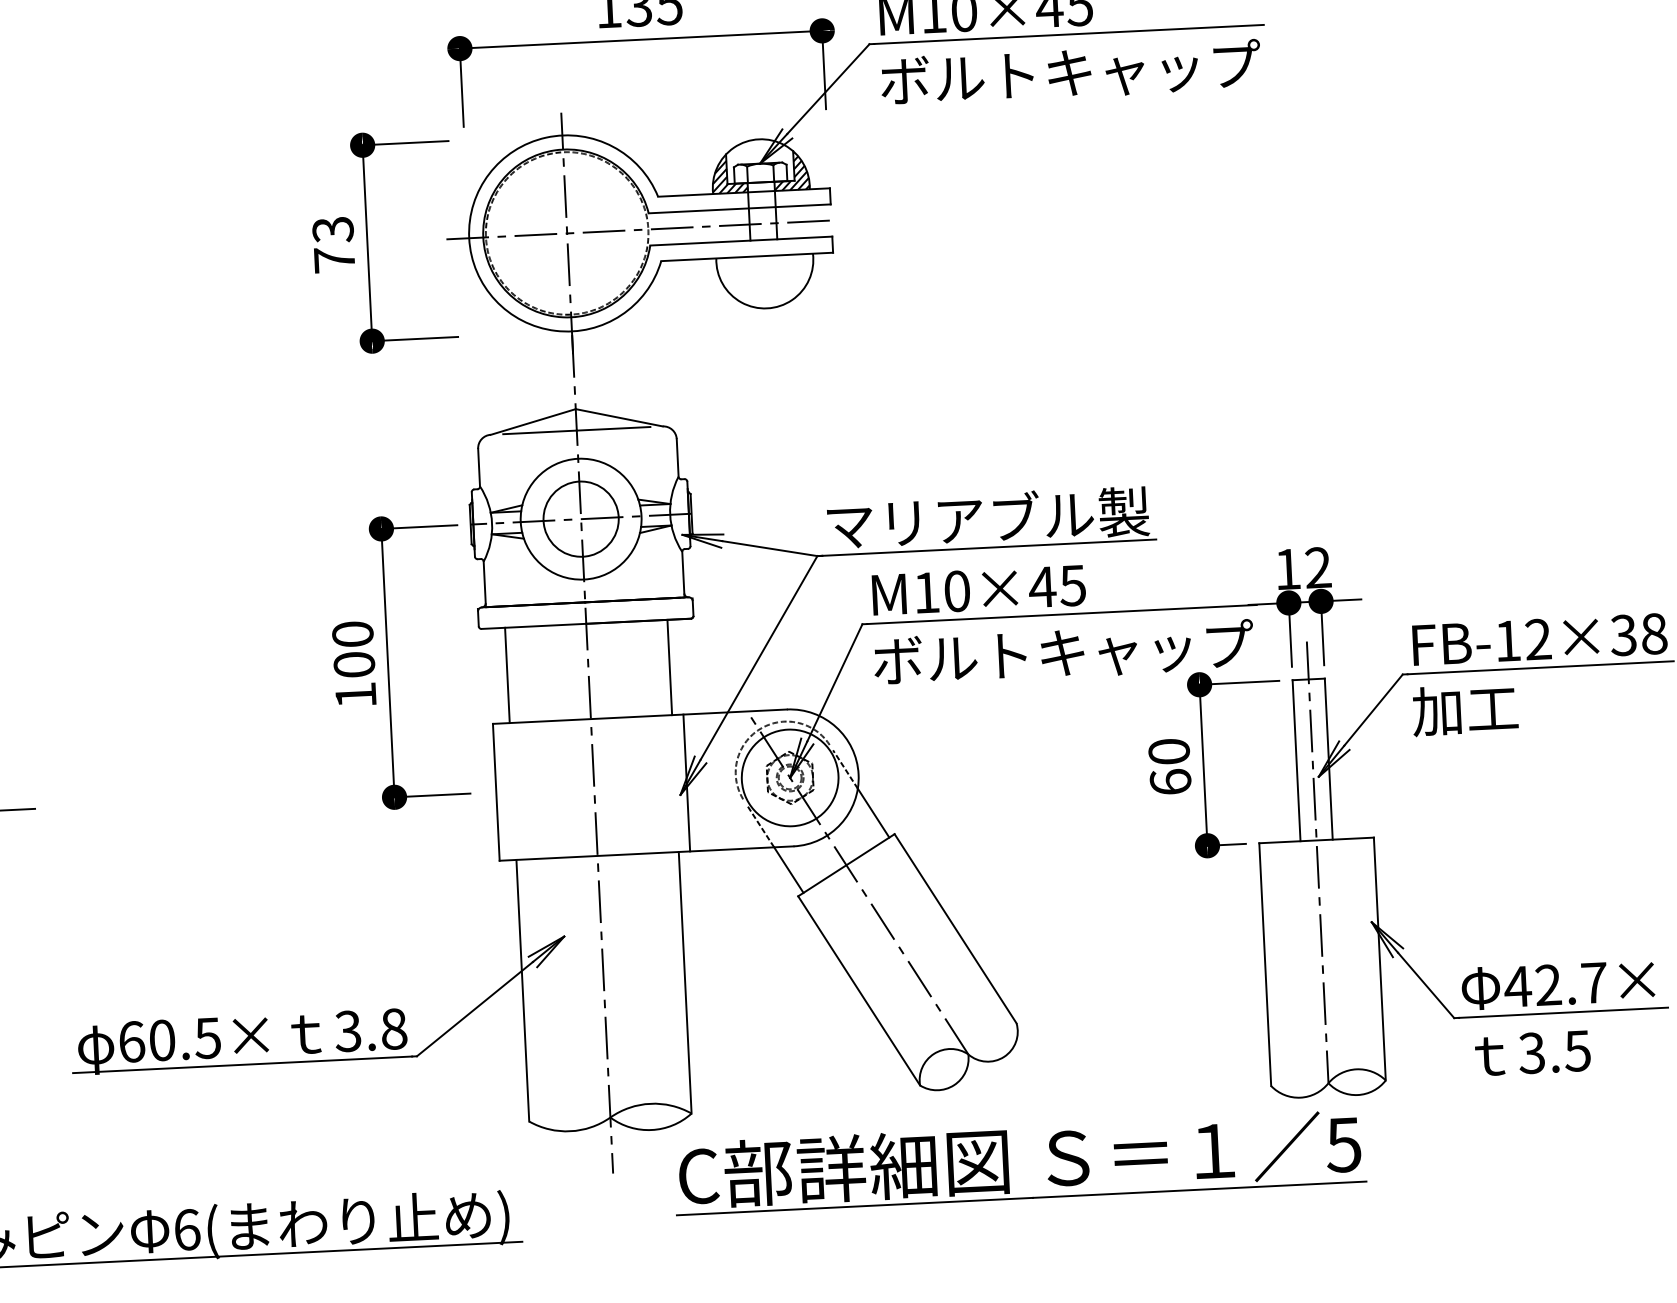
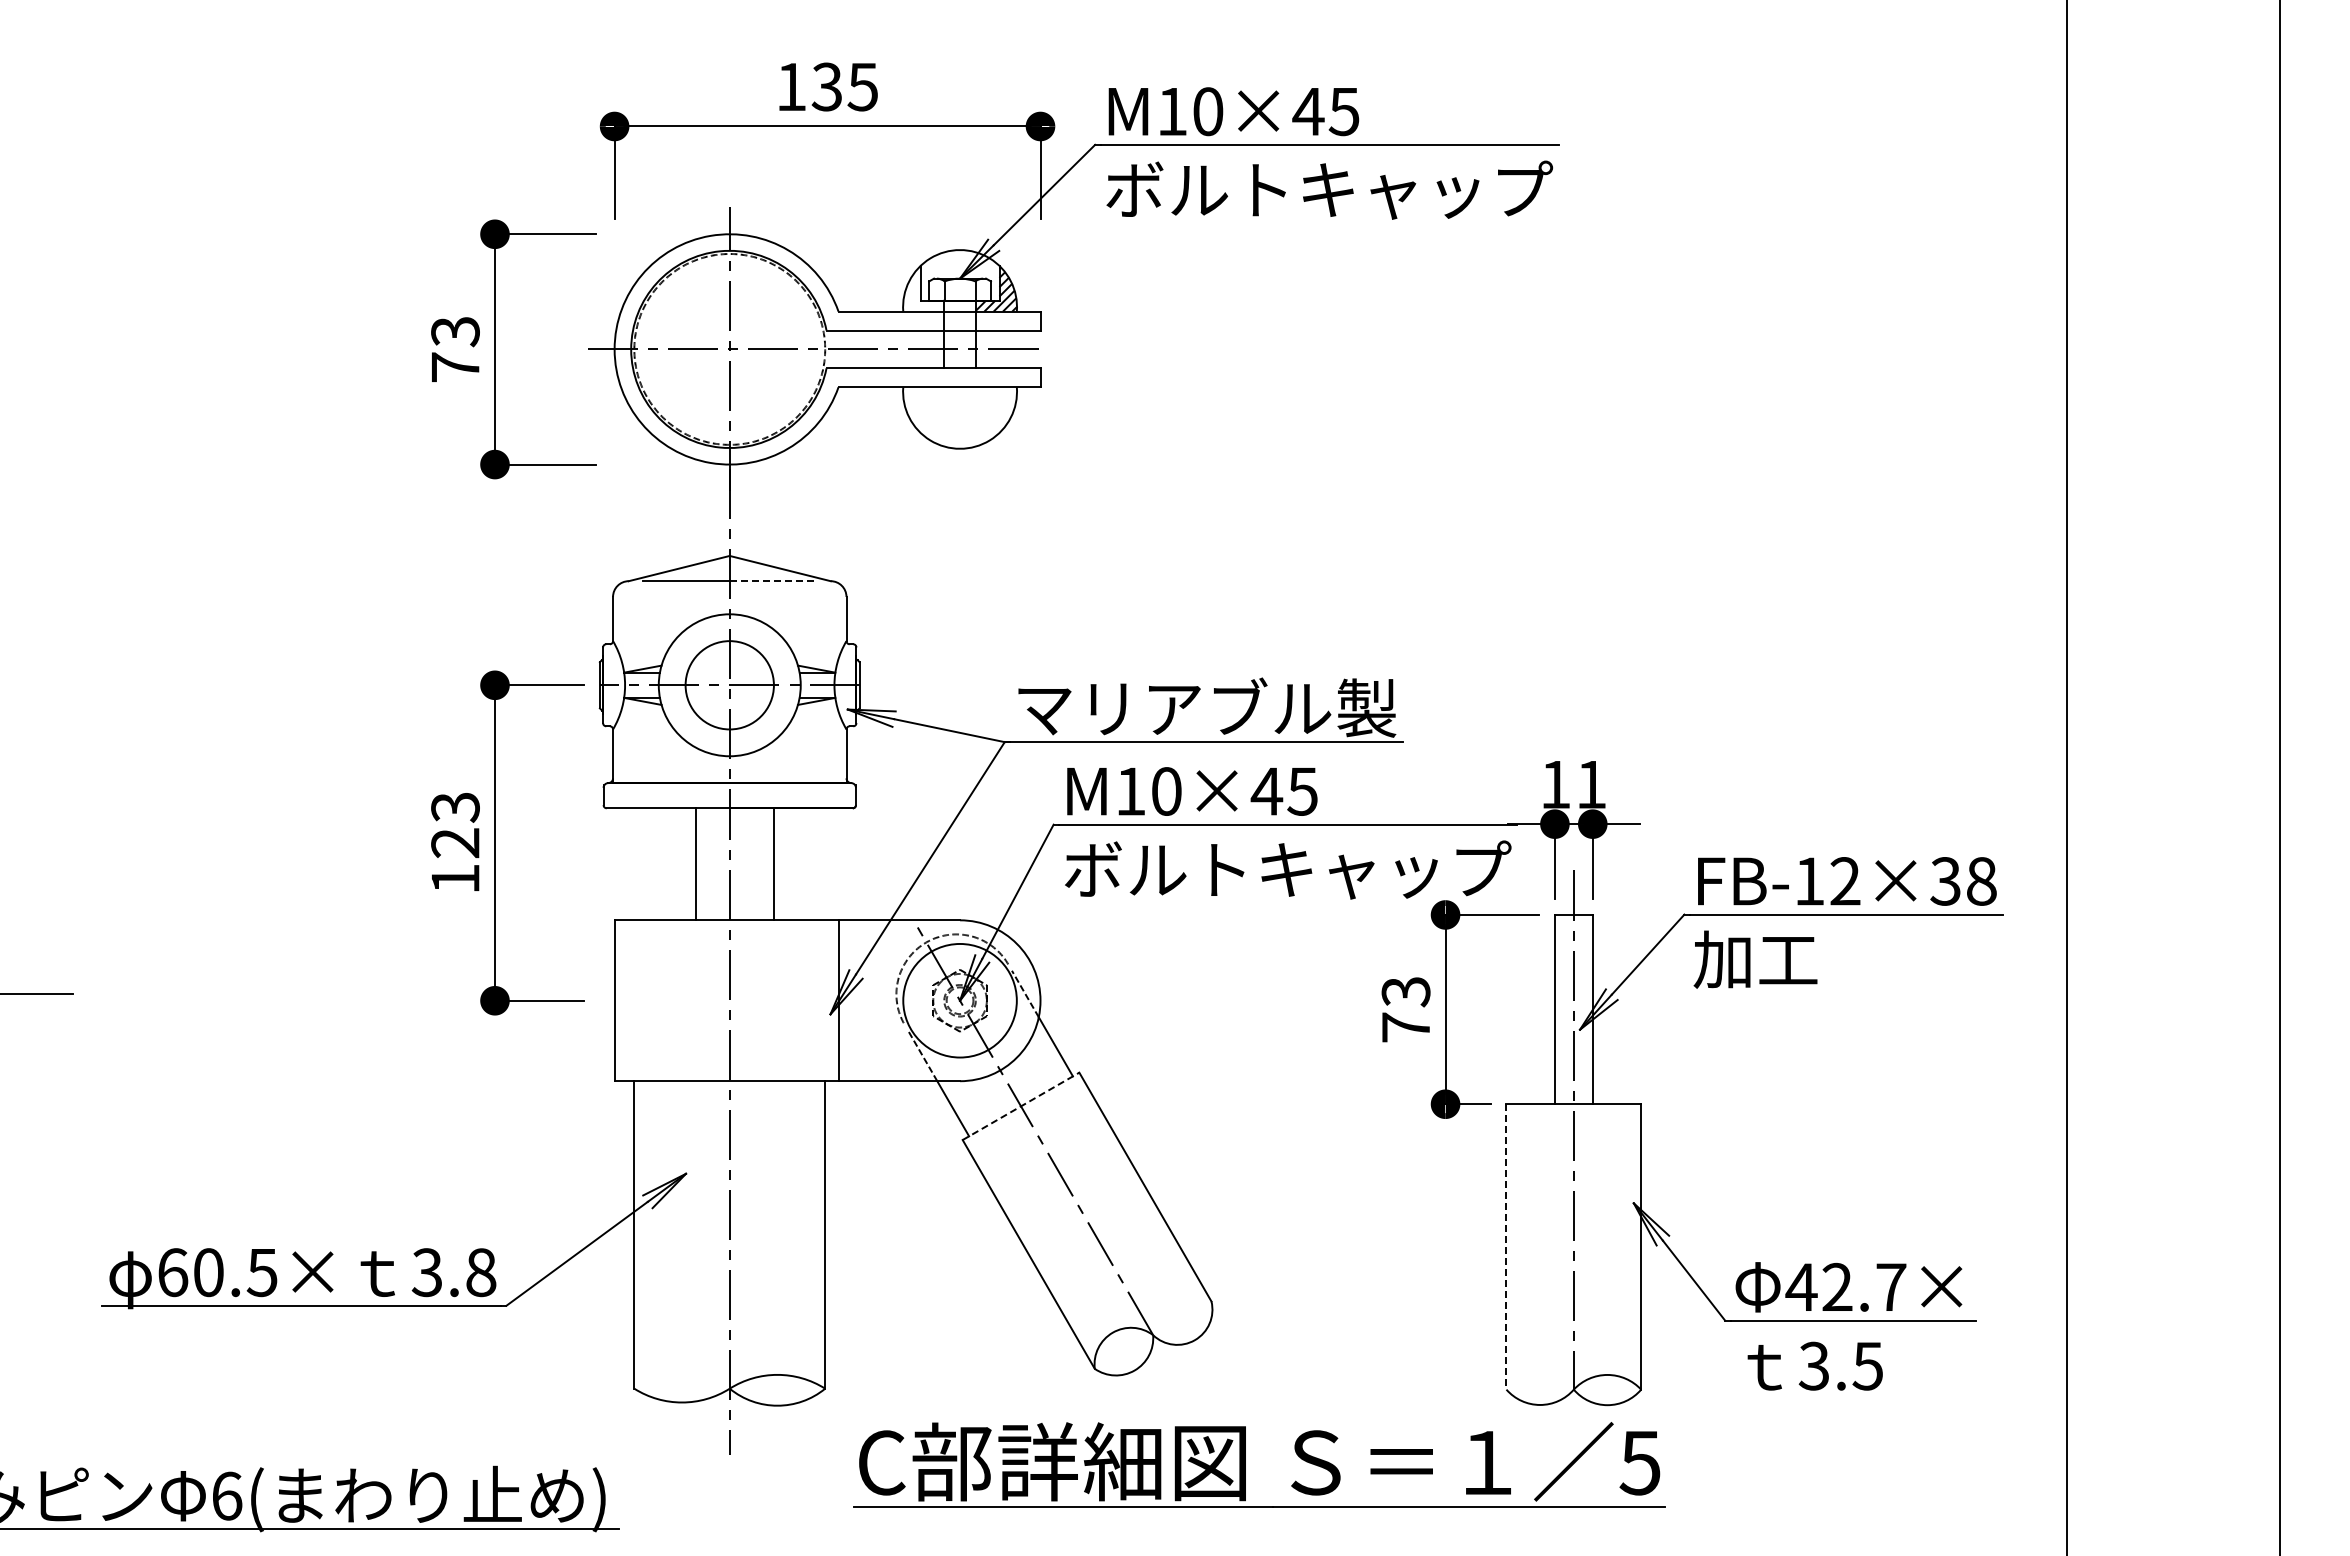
hatch: (729, 176) -> (923, 292), removed
line: (614, 429) -> (773, 581), solid -> dashed
text: (1318, 567) -> (1591, 784), 12 -> 11
text: (353, 649) -> (455, 825), 100 -> 123
line: (670, 667) -> (774, 864), moved
line: (507, 675) -> (696, 864), moved
text: (1169, 766) -> (1405, 1009), 60 -> 73
line: (846, 865) -> (1021, 1106), solid -> dashed
line: (1265, 964) -> (1506, 1246), solid -> dashed
part: (1008, 1162) -> (1245, 1464), moved

